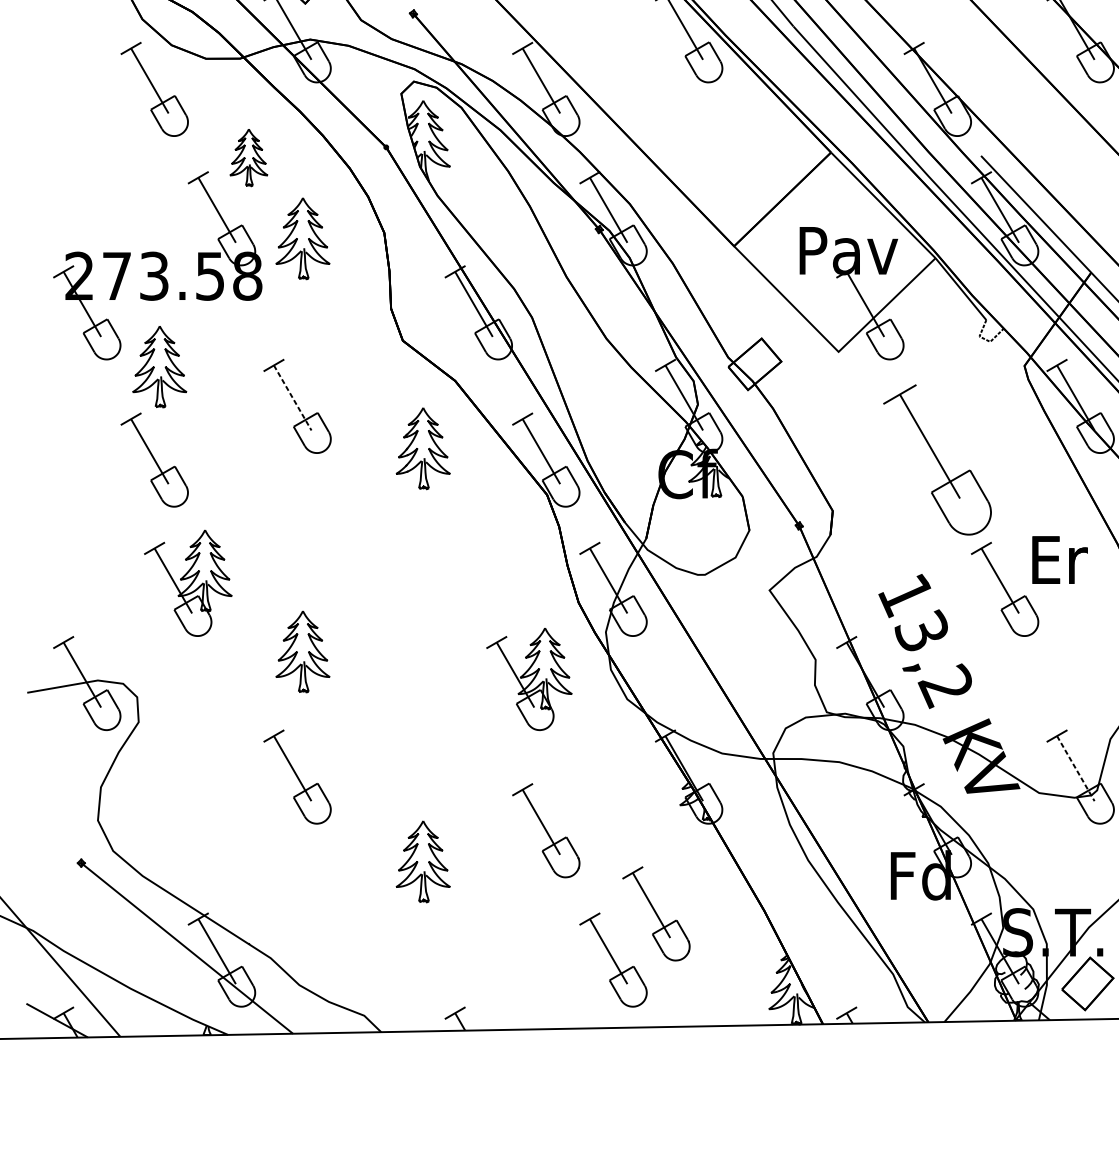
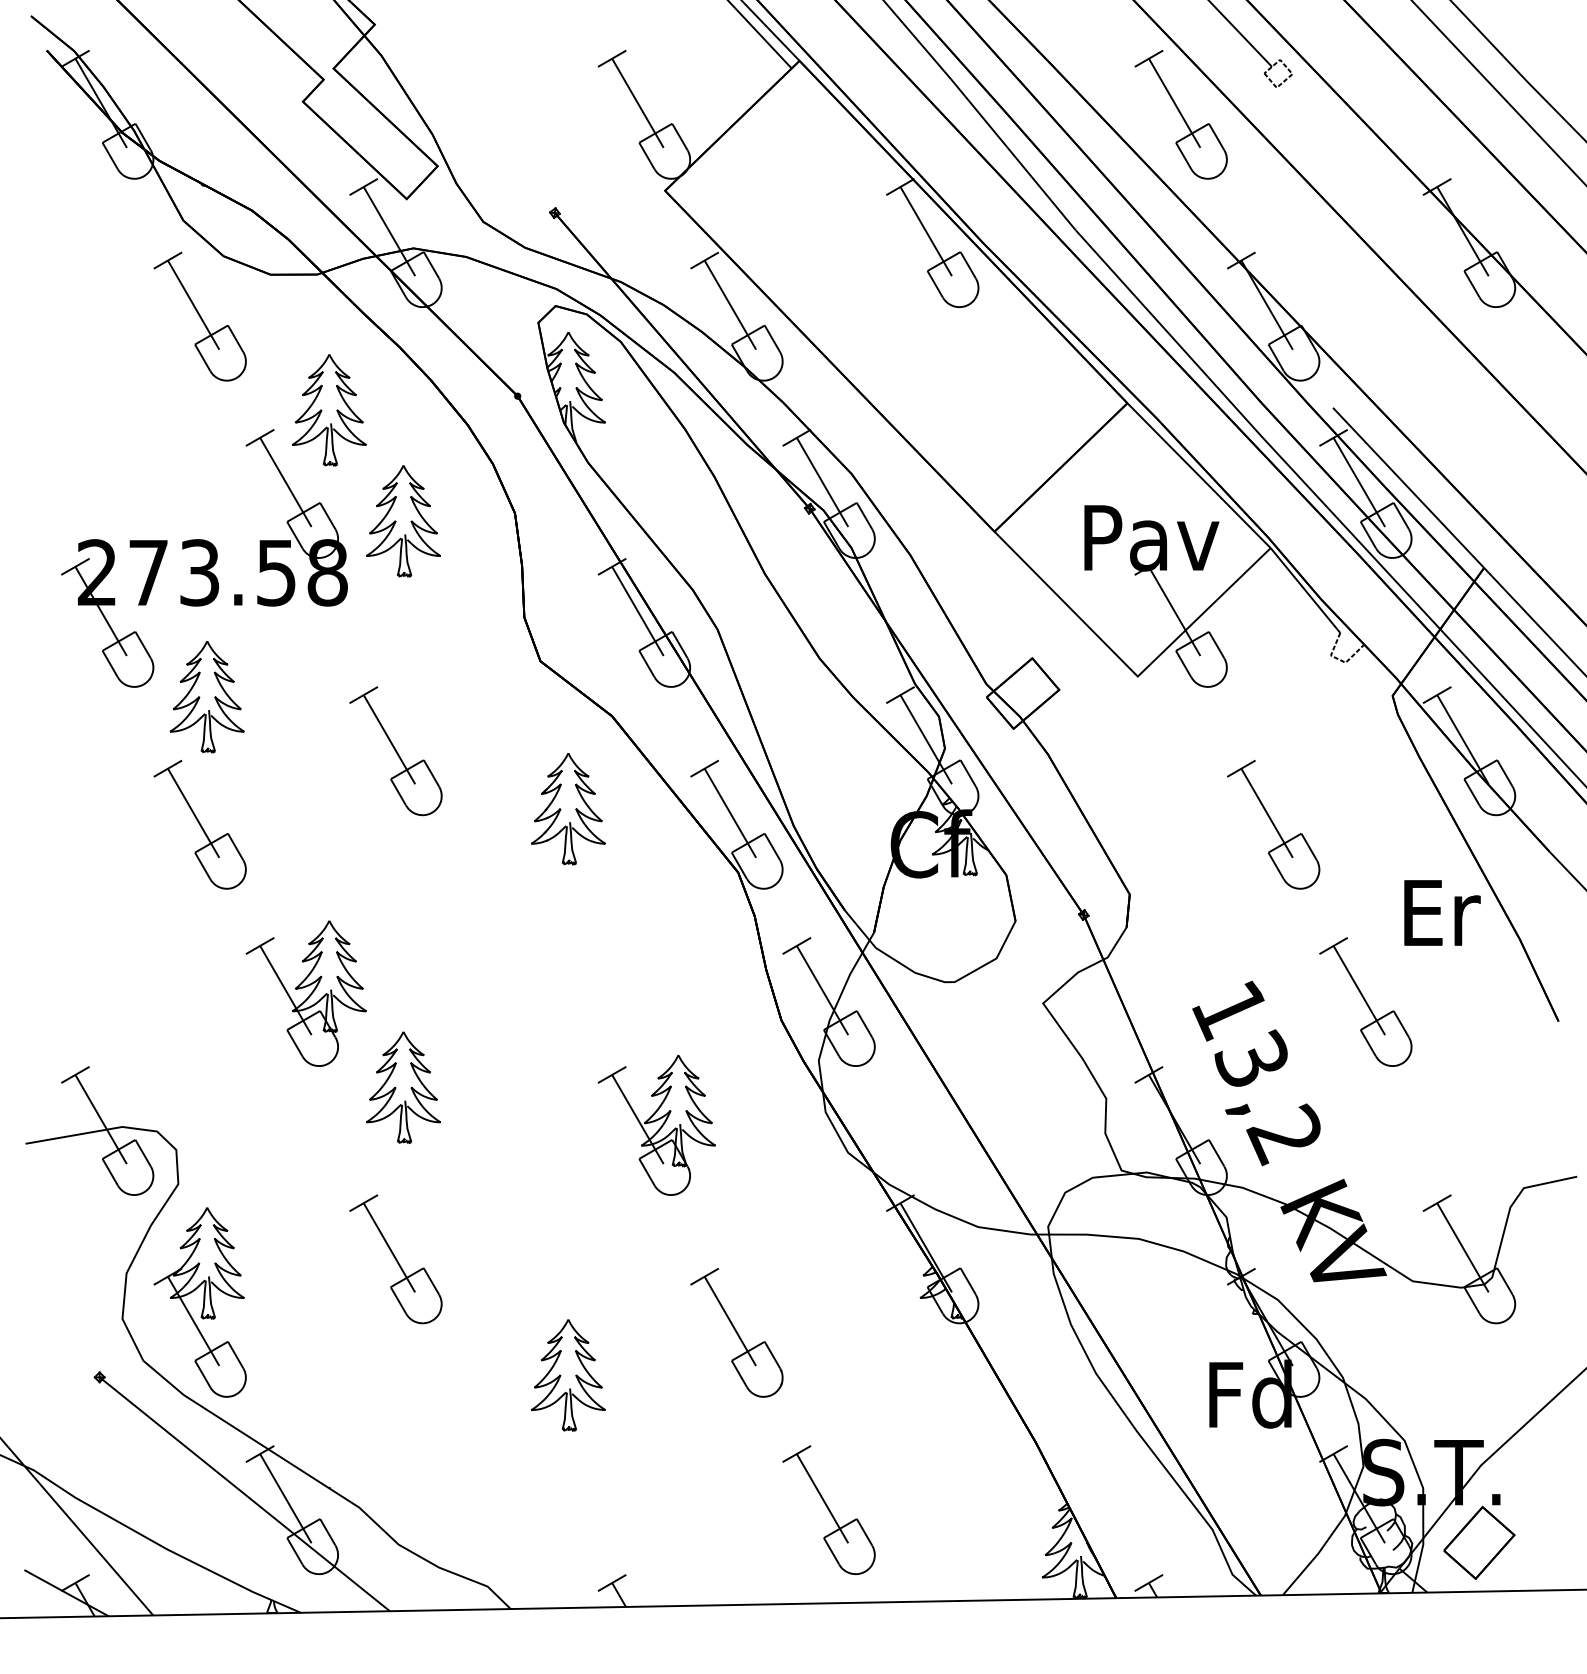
part: (248, 157) -> (329, 410), size x1.43
line: (292, 398) -> (389, 740), dashed -> solid
part: (937, 459) -> (1273, 824), size x0.62
text: (1060, 559) -> (1442, 912), moved
part: (187, 583) -> (305, 993), moved
part: (529, 679) -> (656, 1125), moved
line: (1076, 769) -> (1463, 1248), dashed -> solid
part: (154, 808) -> (199, 1302), added
part: (656, 913) -> (887, 1446), removed

